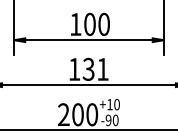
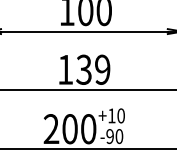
text: (102, 68) -> (102, 68), 131 -> 139

